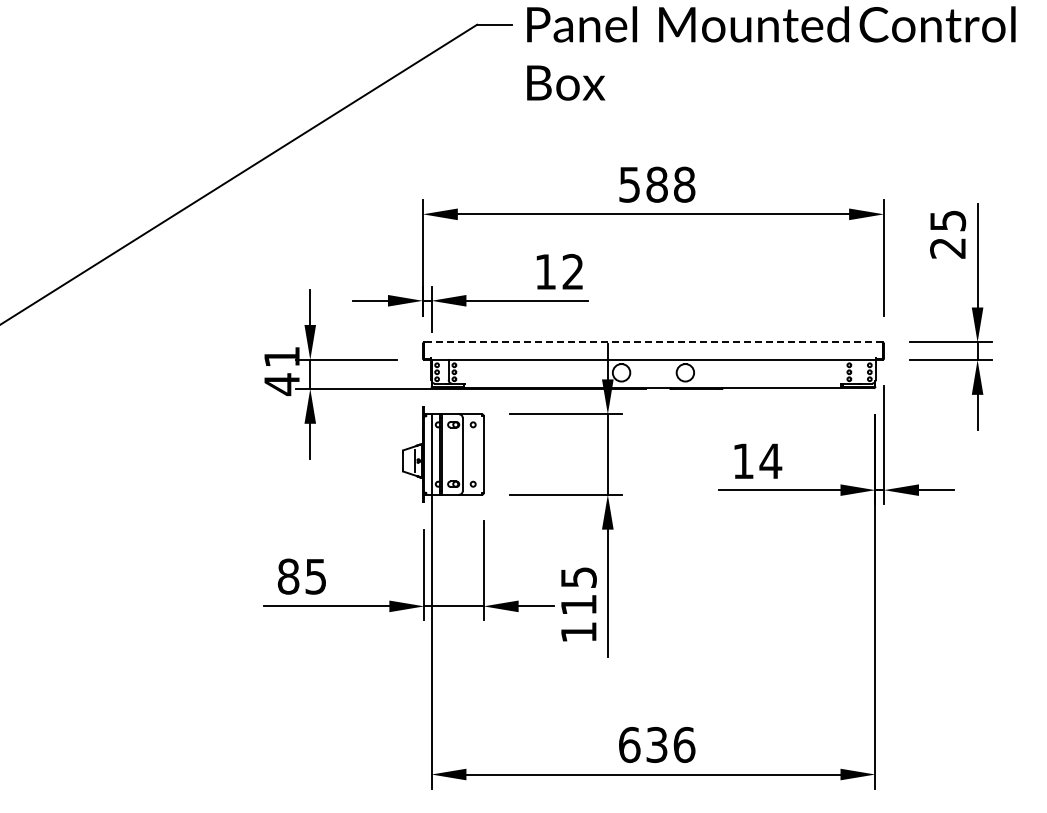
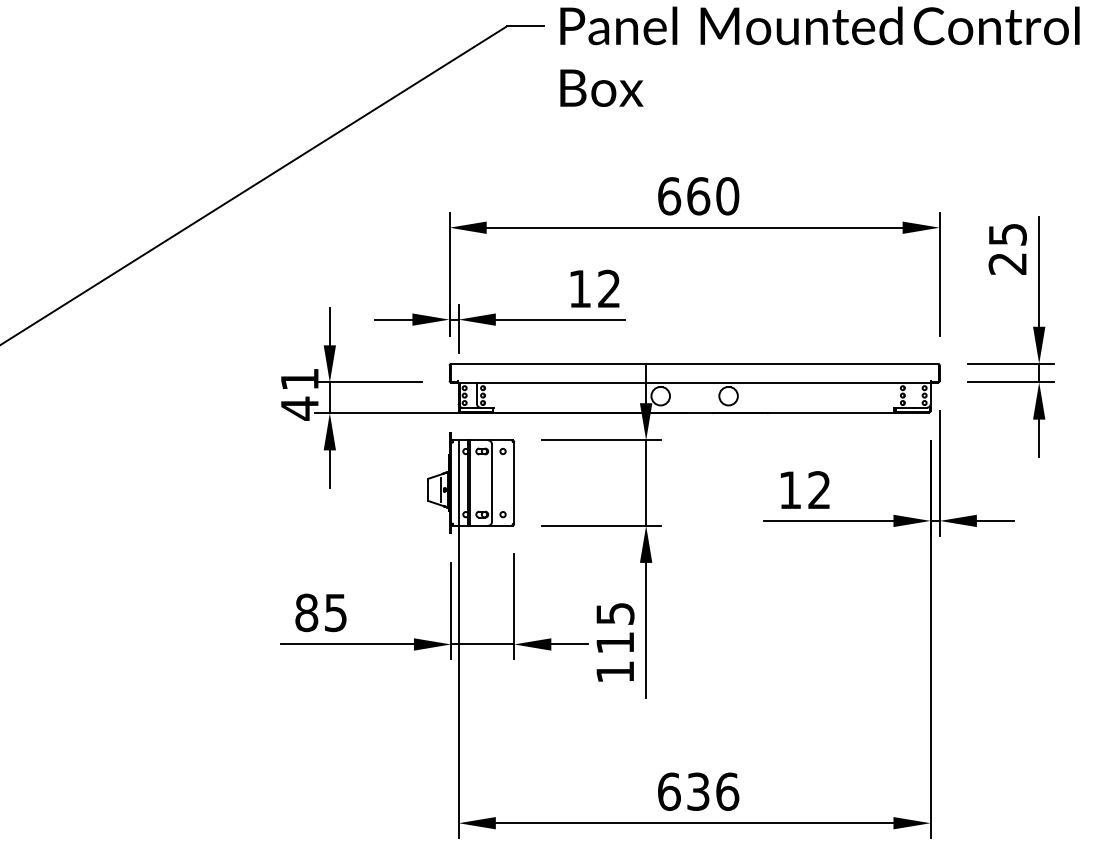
text: (657, 184) -> (698, 196), 588 -> 660
line: (653, 342) -> (694, 363), dashed -> solid
text: (770, 460) -> (819, 489), 14 -> 12

